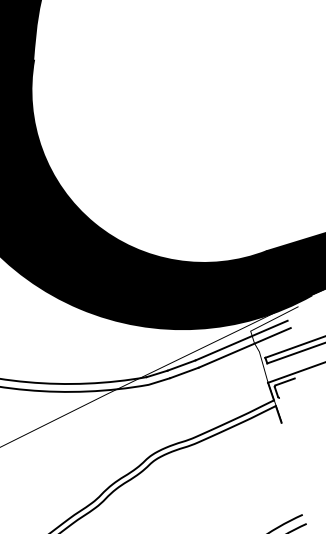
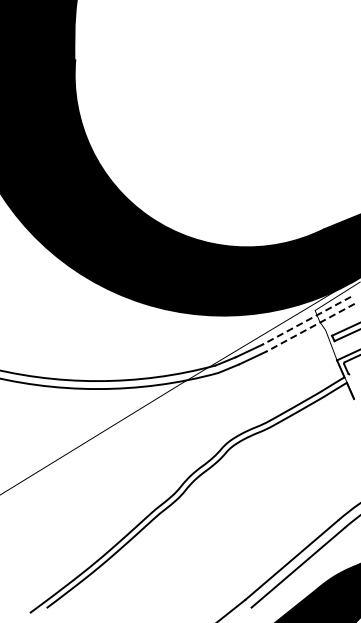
line: (241, 340) -> (306, 320), solid -> dashed
line: (244, 347) -> (310, 327), solid -> dashed

